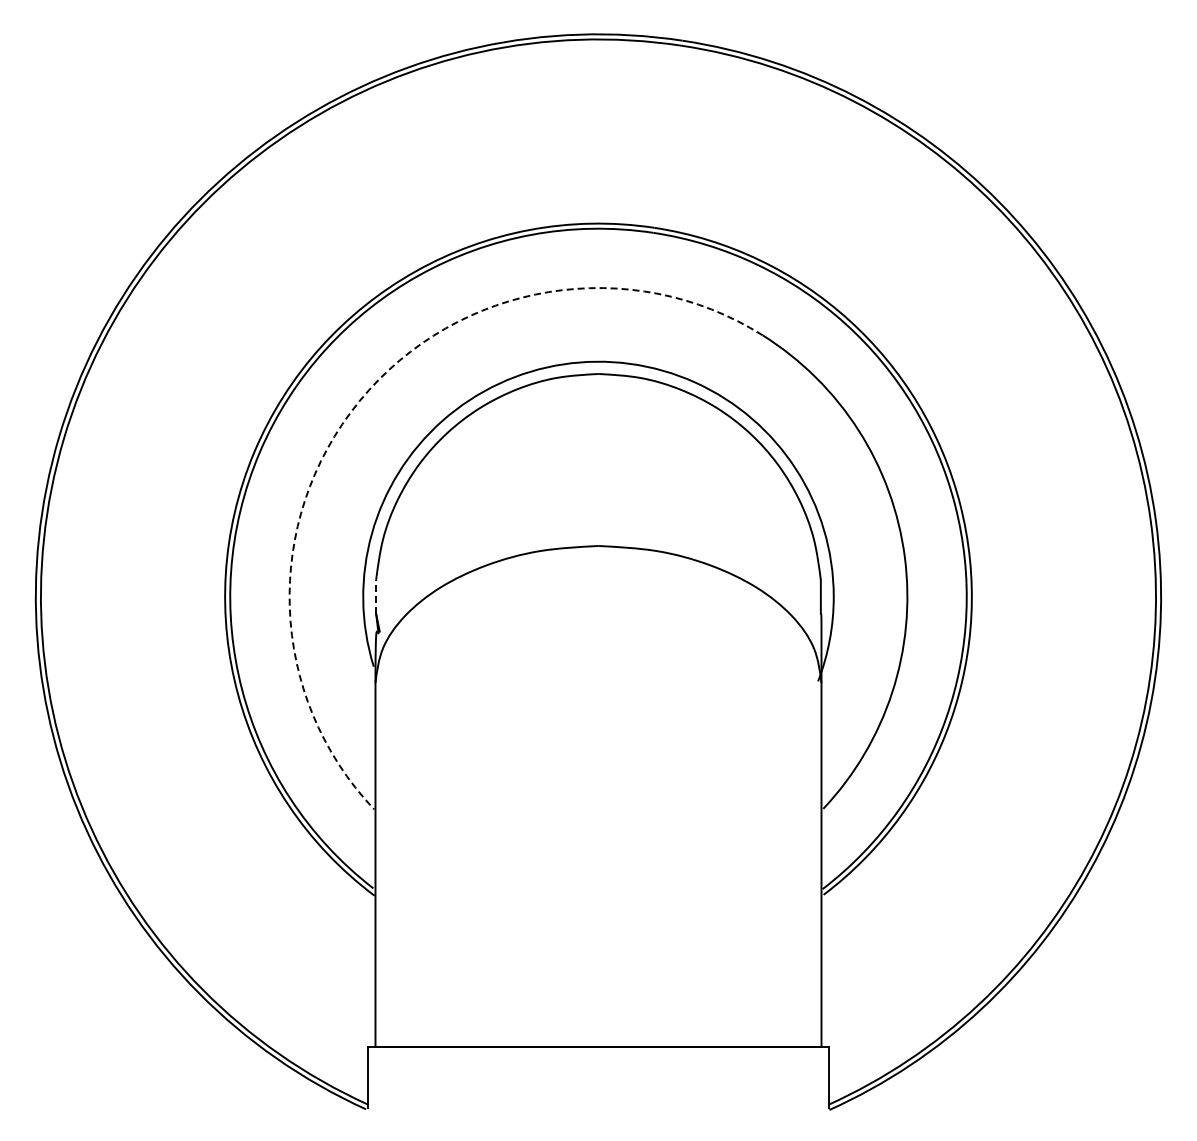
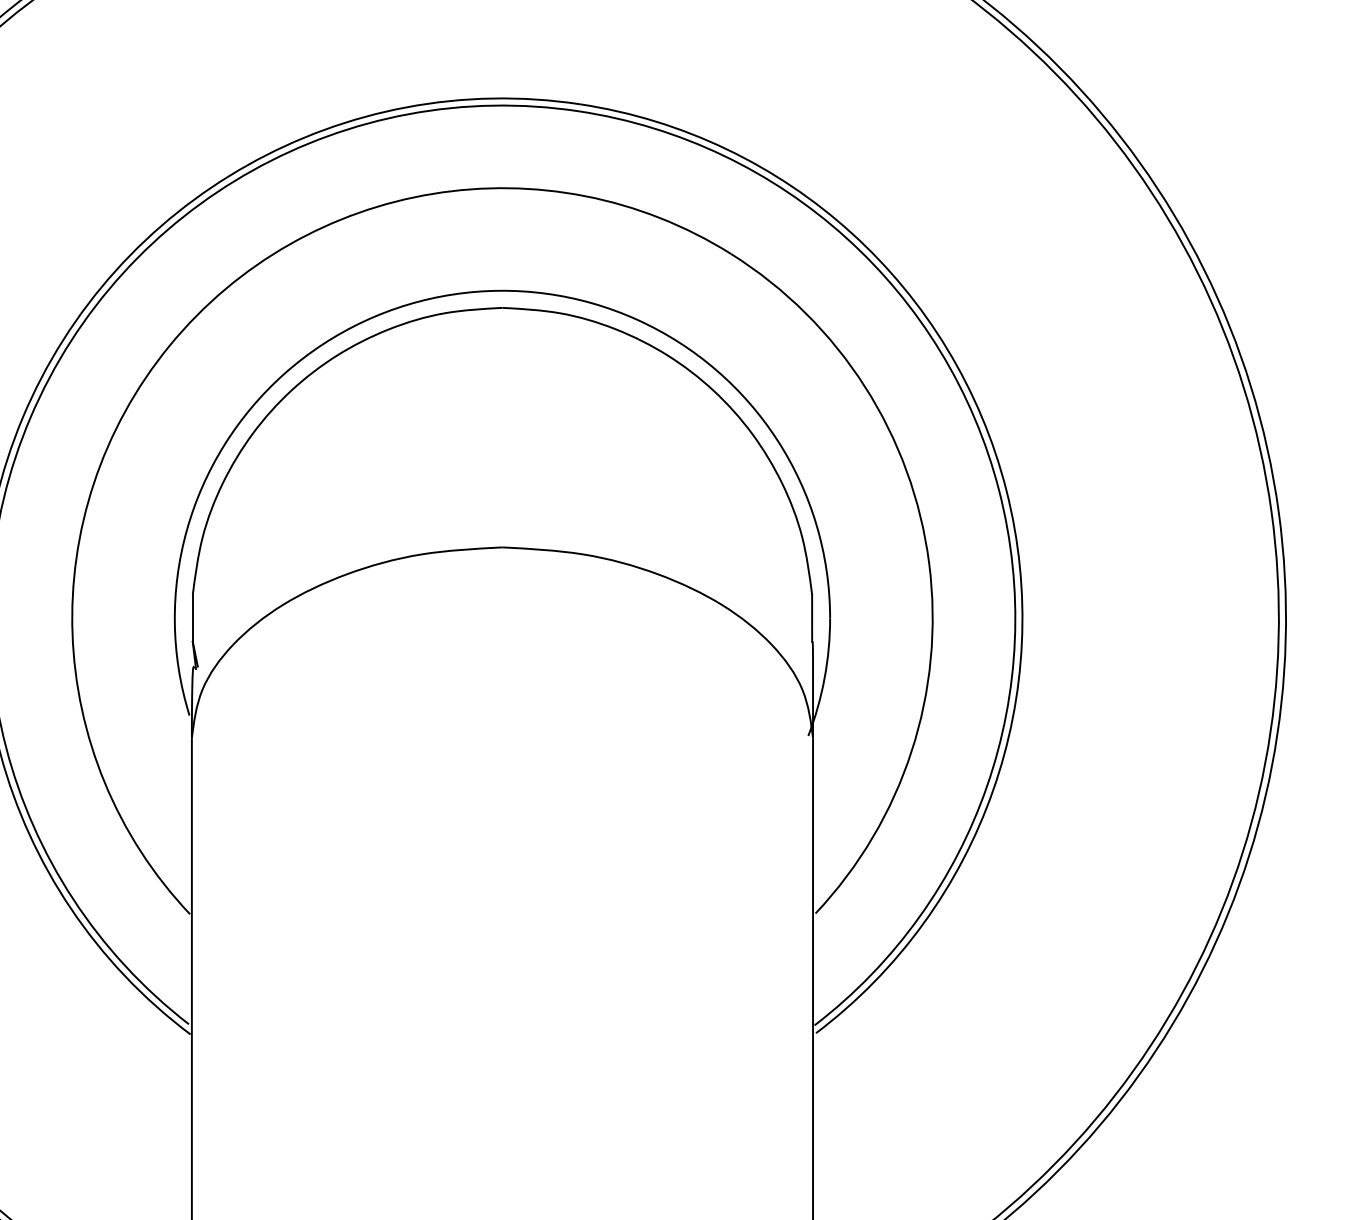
arc: (359, 401) -> (169, 346), dashed -> solid
line: (376, 596) -> (193, 617), dashed -> solid

